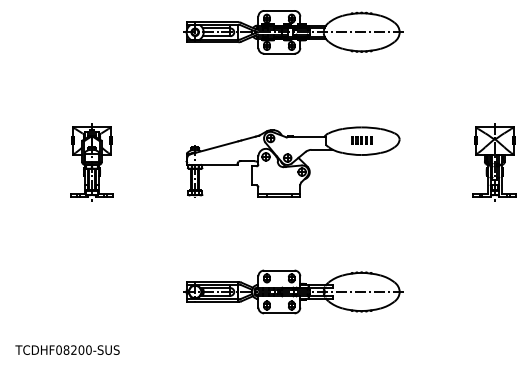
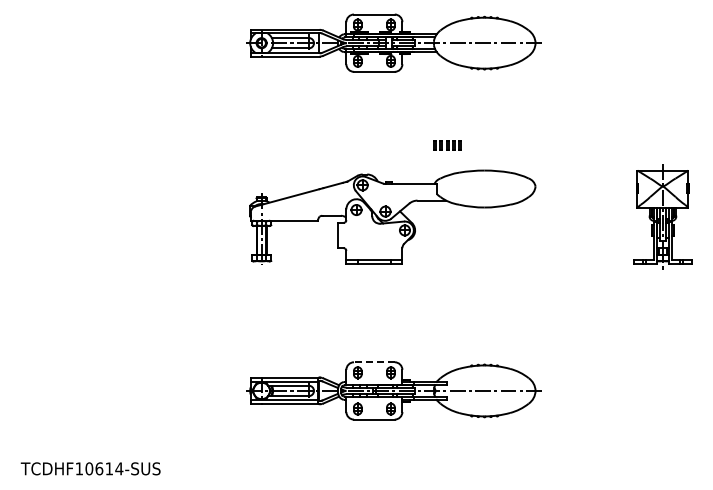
part: (361, 140) -> (447, 145), moved
part: (92, 161) -> (123, 216), removed
line: (278, 270) -> (373, 362), solid -> dashed
text: (74, 349) -> (99, 468), TCDHF08200-SUS -> TCDHF10614-SUS

